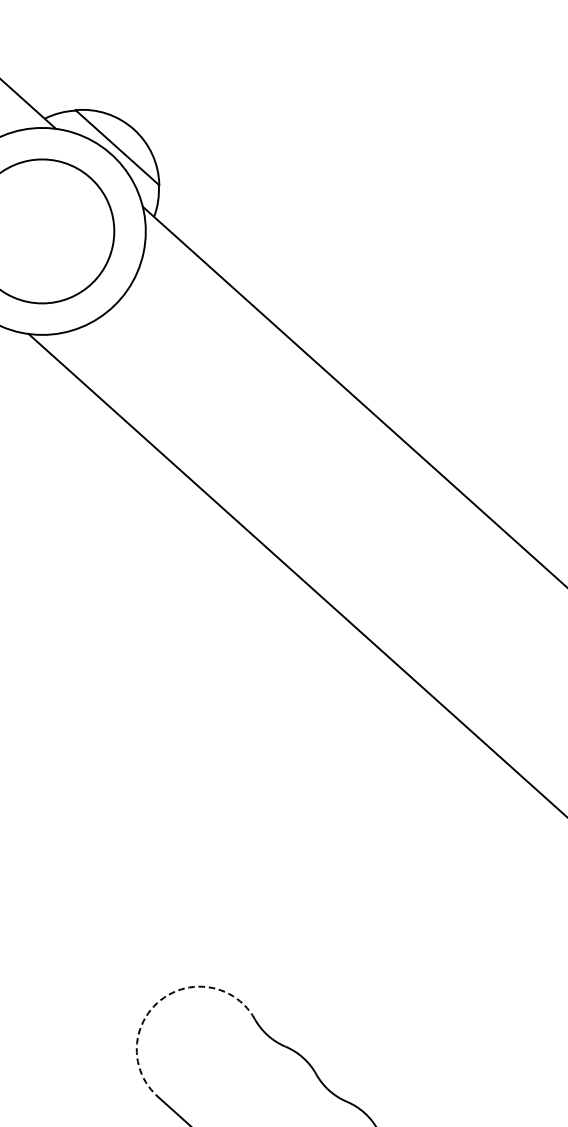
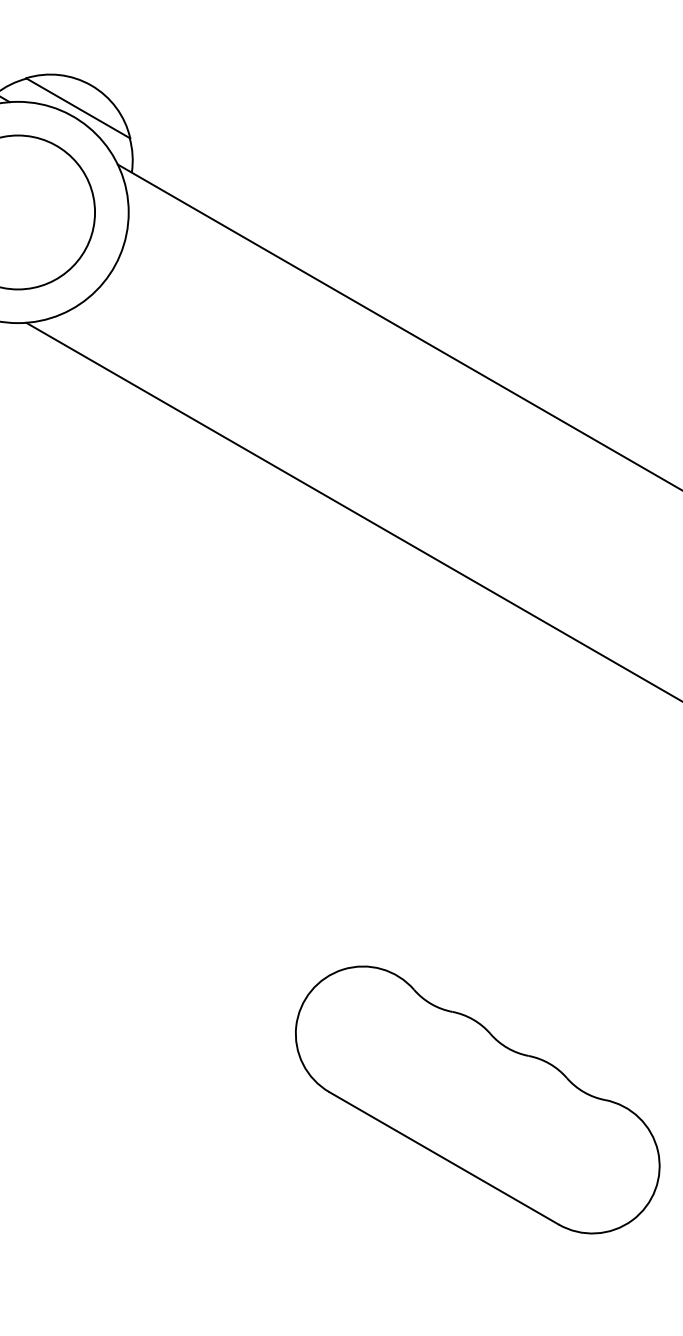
arc: (160, 999) -> (311, 990), dashed -> solid

